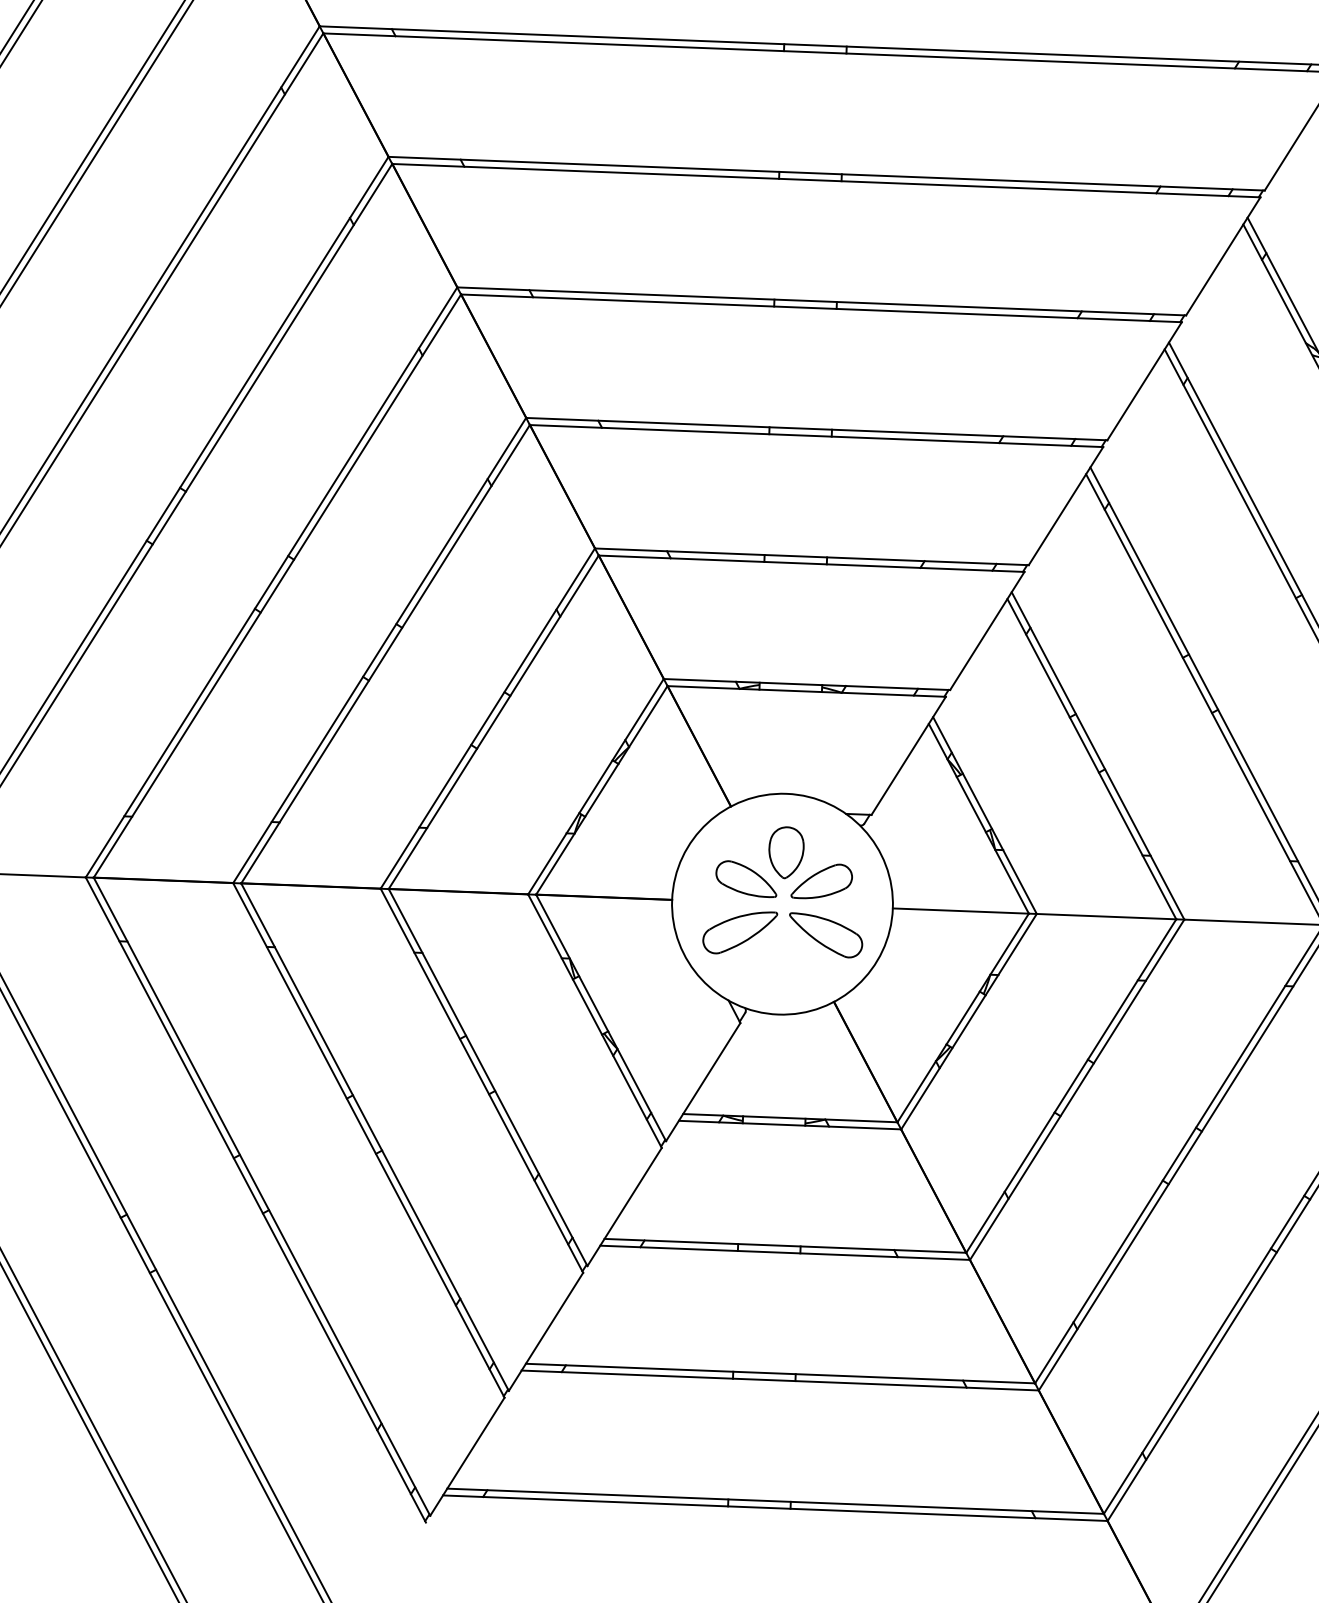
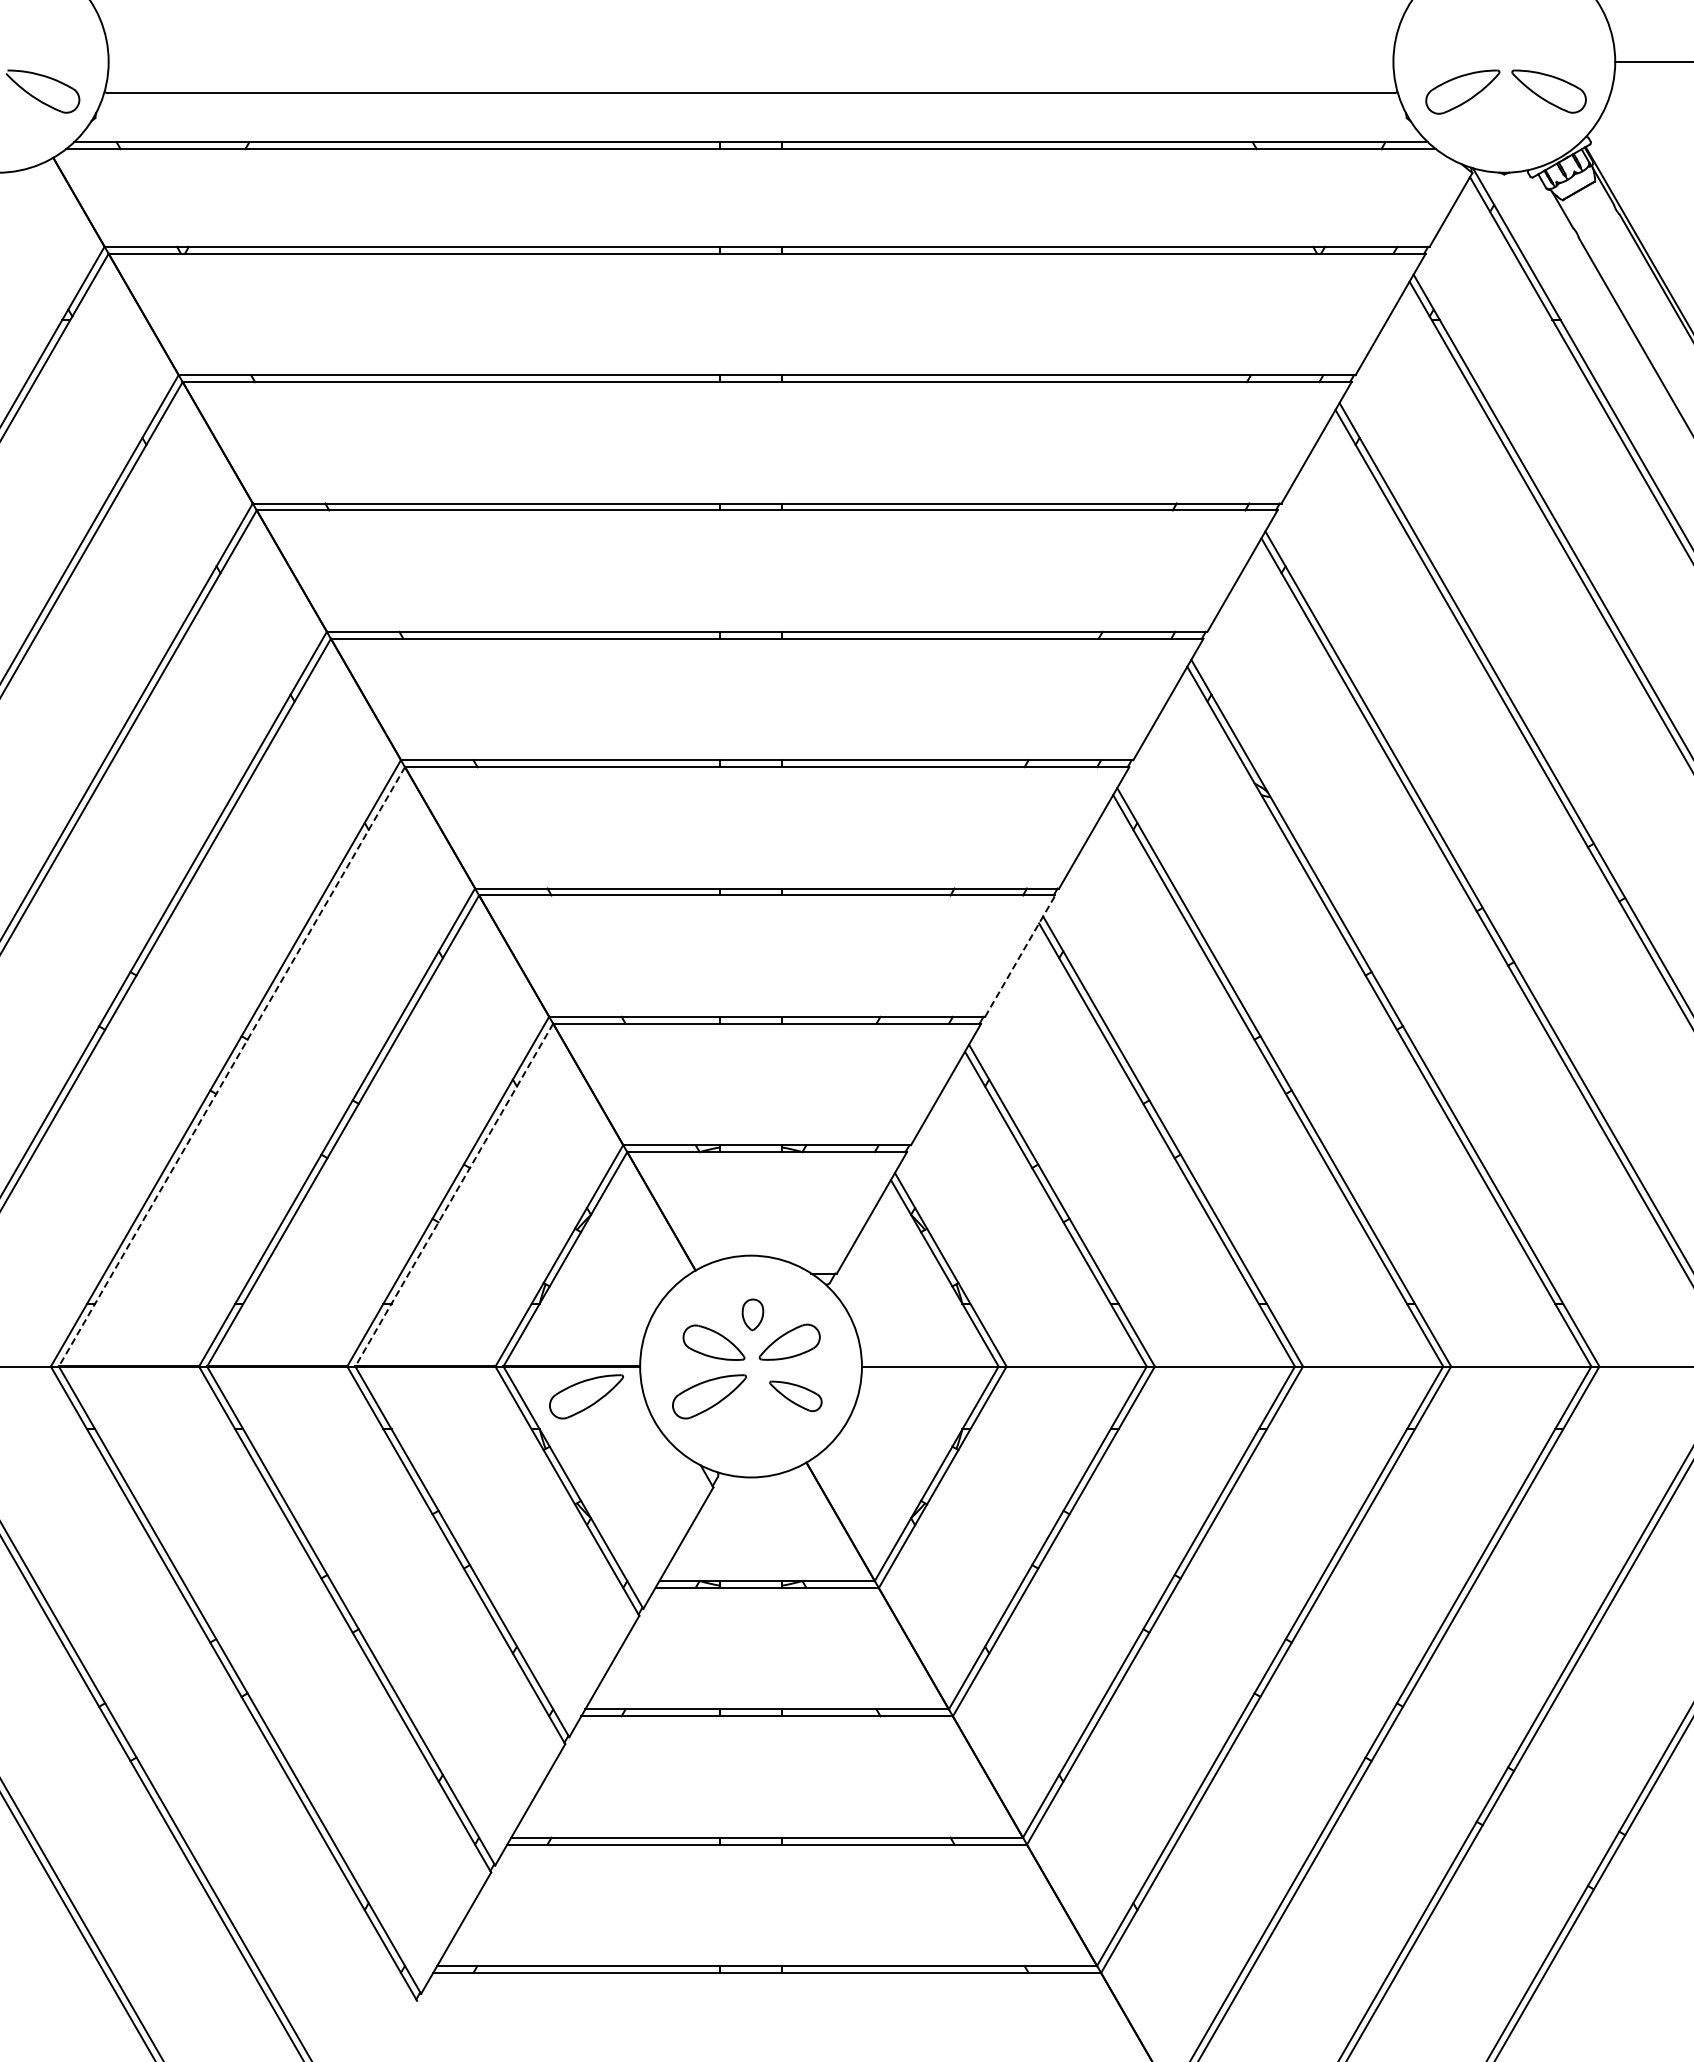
line: (1066, 505) -> (1020, 955), solid -> dashed
line: (276, 586) -> (231, 1067), solid -> dashed
line: (493, 722) -> (454, 1195), solid -> dashed
part: (785, 852) -> (752, 1314), size x0.6
part: (617, 927) -> (586, 1396), added
part: (825, 935) -> (795, 1396), size x0.7

